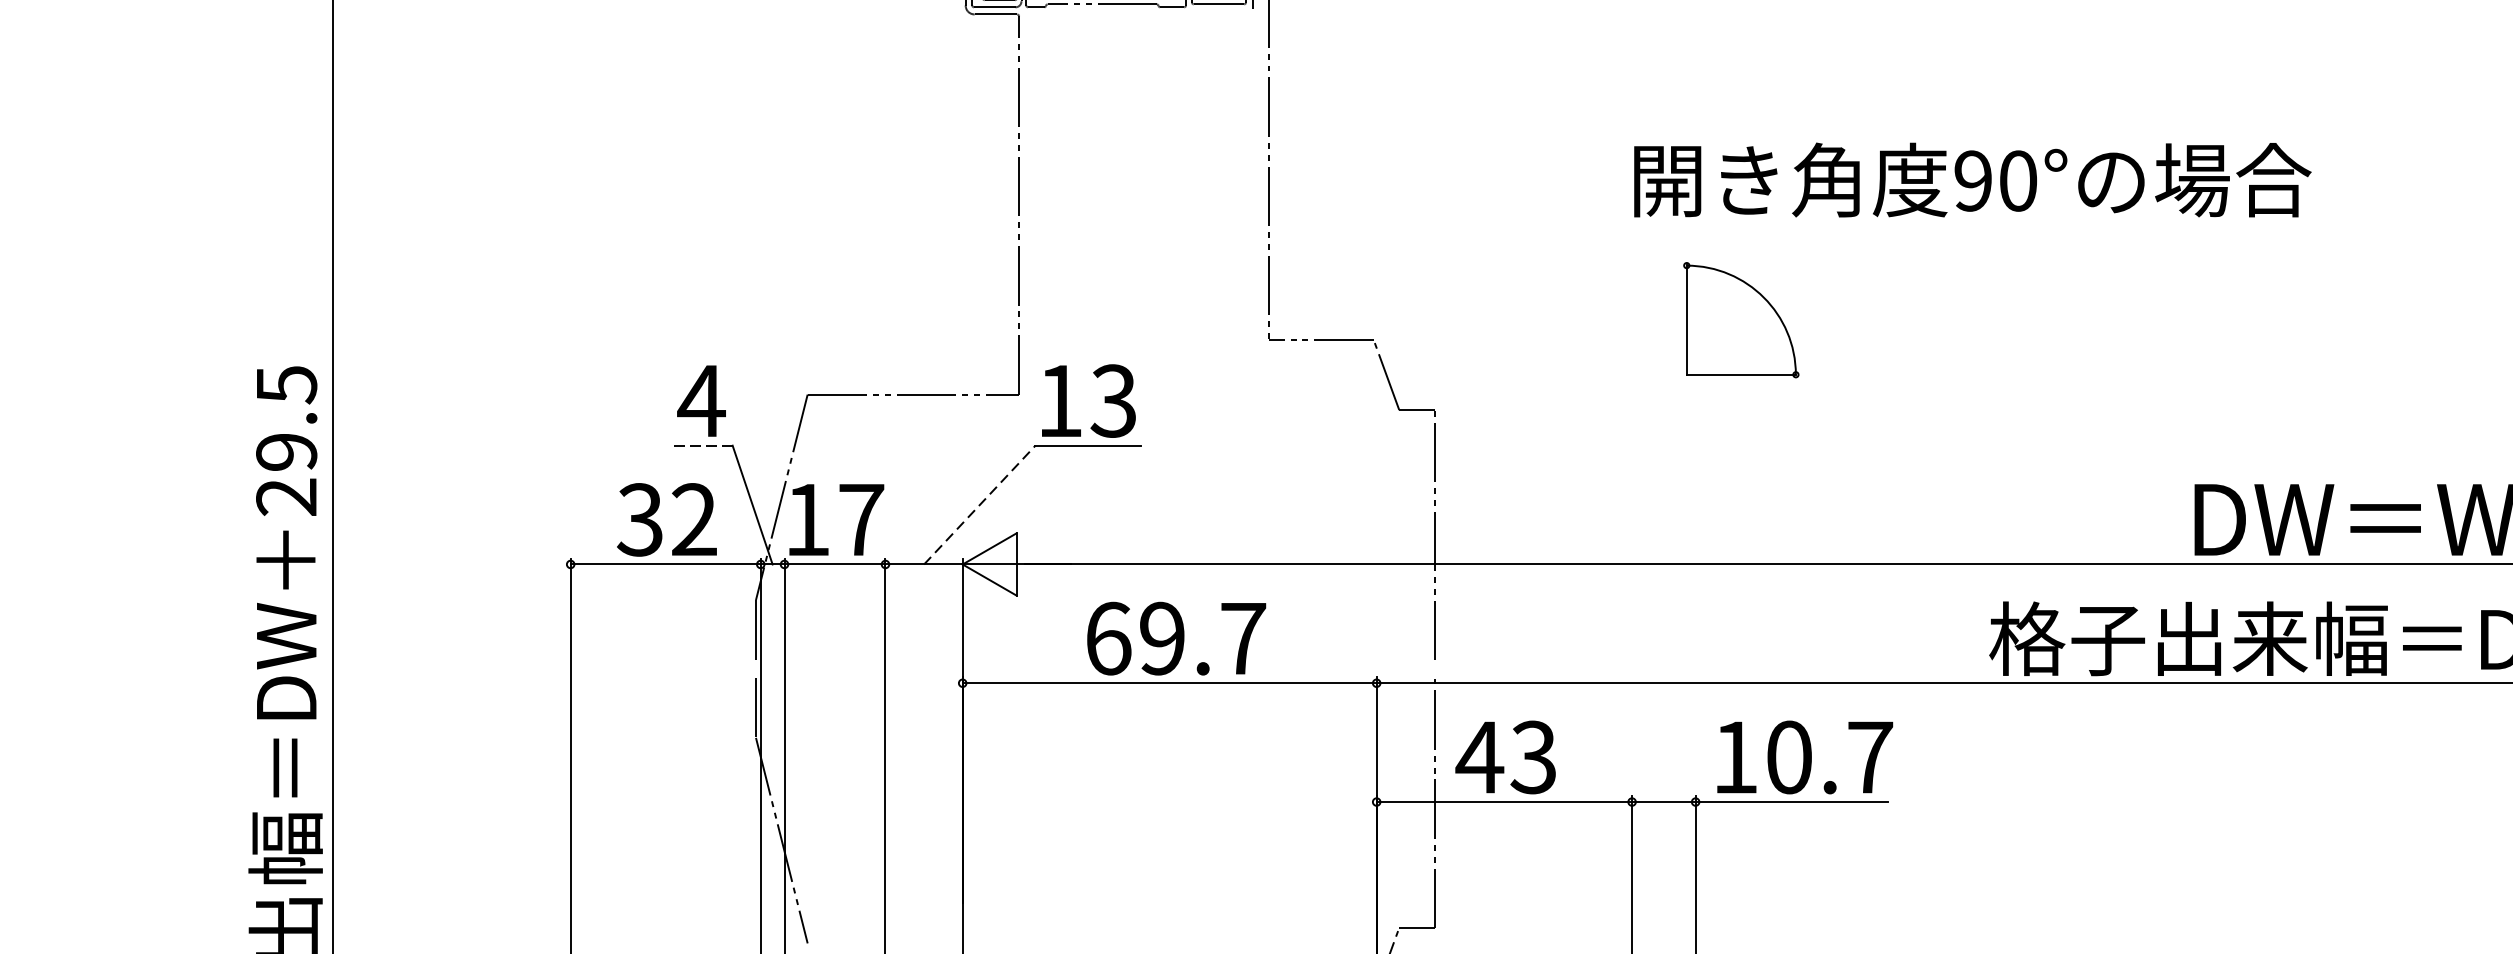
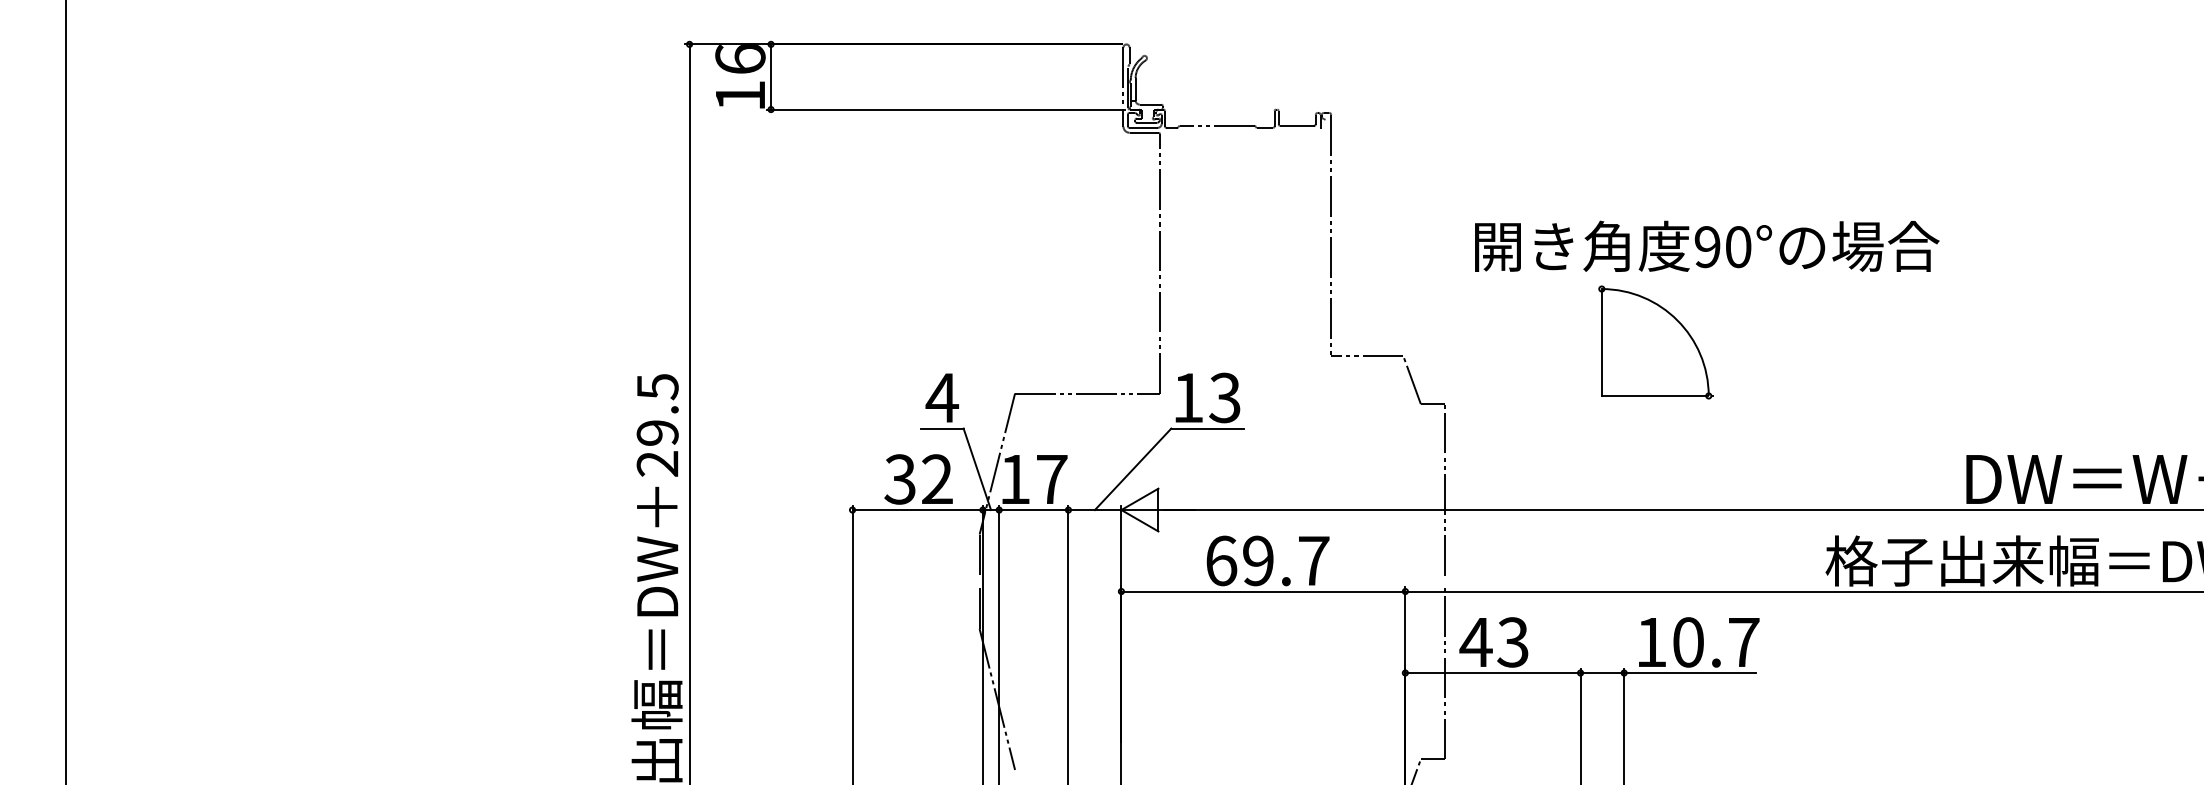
text: (1973, 178) -> (1707, 245), moved
part: (1741, 320) -> (1655, 342), size x1.43
line: (701, 445) -> (942, 428), dashed -> solid
line: (980, 505) -> (1133, 469), dashed -> solid

